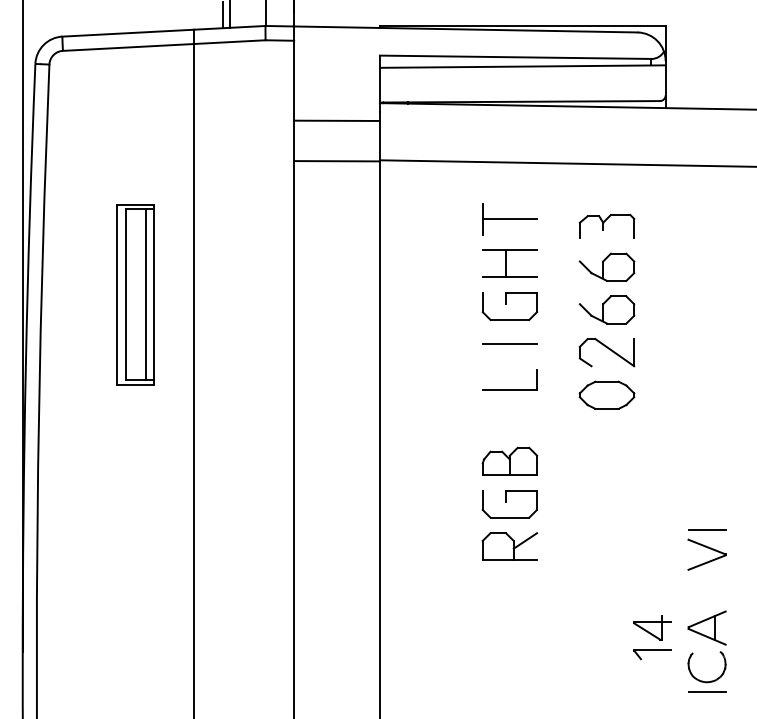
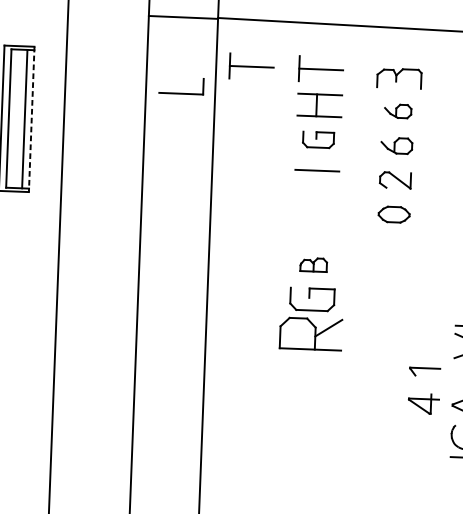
part: (423, 219) -> (251, 67), added
part: (606, 266) -> (397, 110), size x0.6
line: (154, 295) -> (31, 120), solid -> dashed
part: (509, 306) -> (318, 140), size x0.7
part: (606, 309) -> (396, 145), size x0.7
part: (606, 352) -> (395, 180), size x0.7
part: (509, 389) -> (180, 93), moved
part: (606, 394) -> (393, 214), size x0.7
part: (509, 460) -> (313, 264), size x0.6
part: (509, 546) -> (310, 333), size x1.4
part: (652, 654) -> (424, 372), moved

